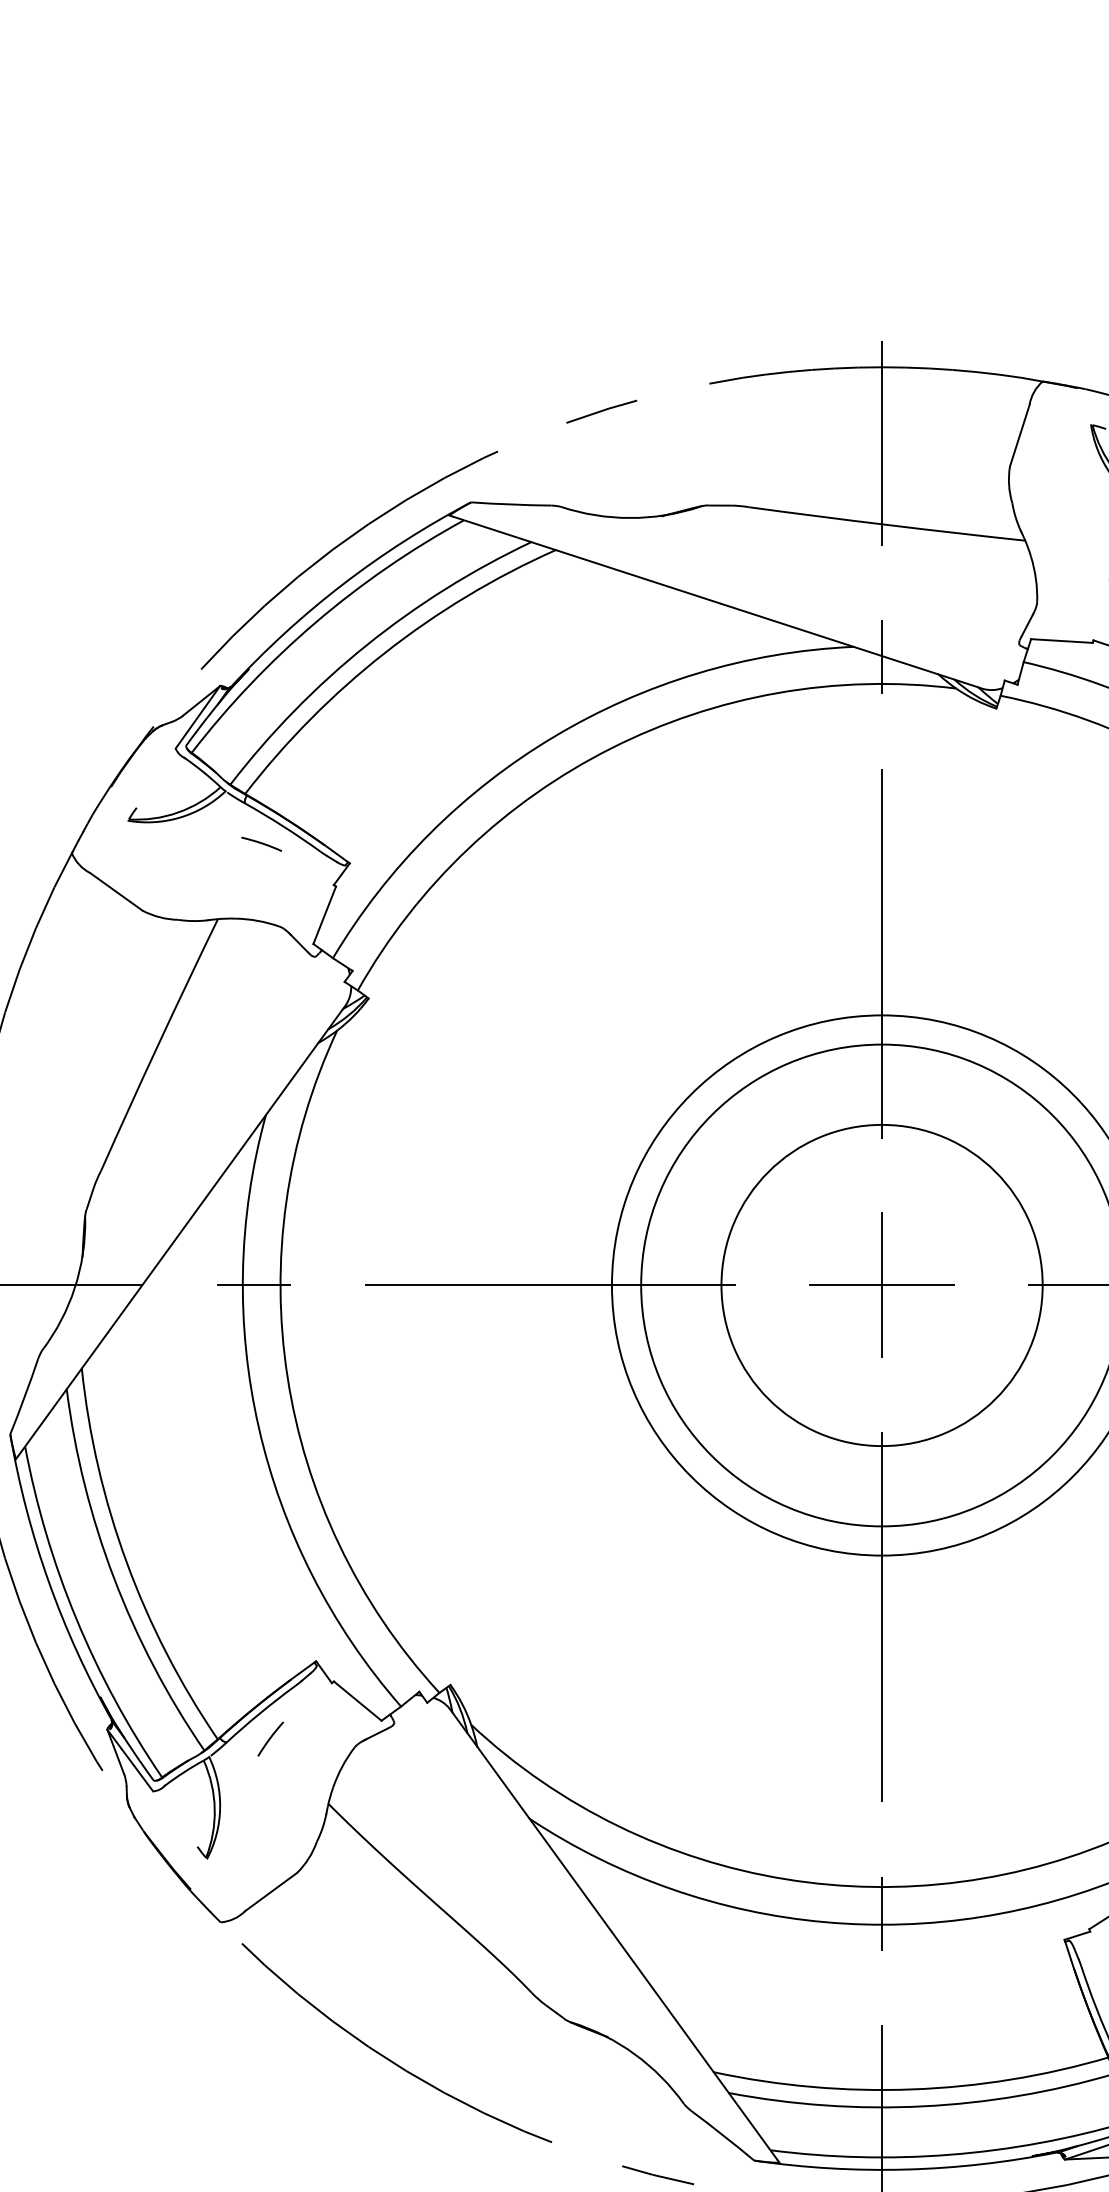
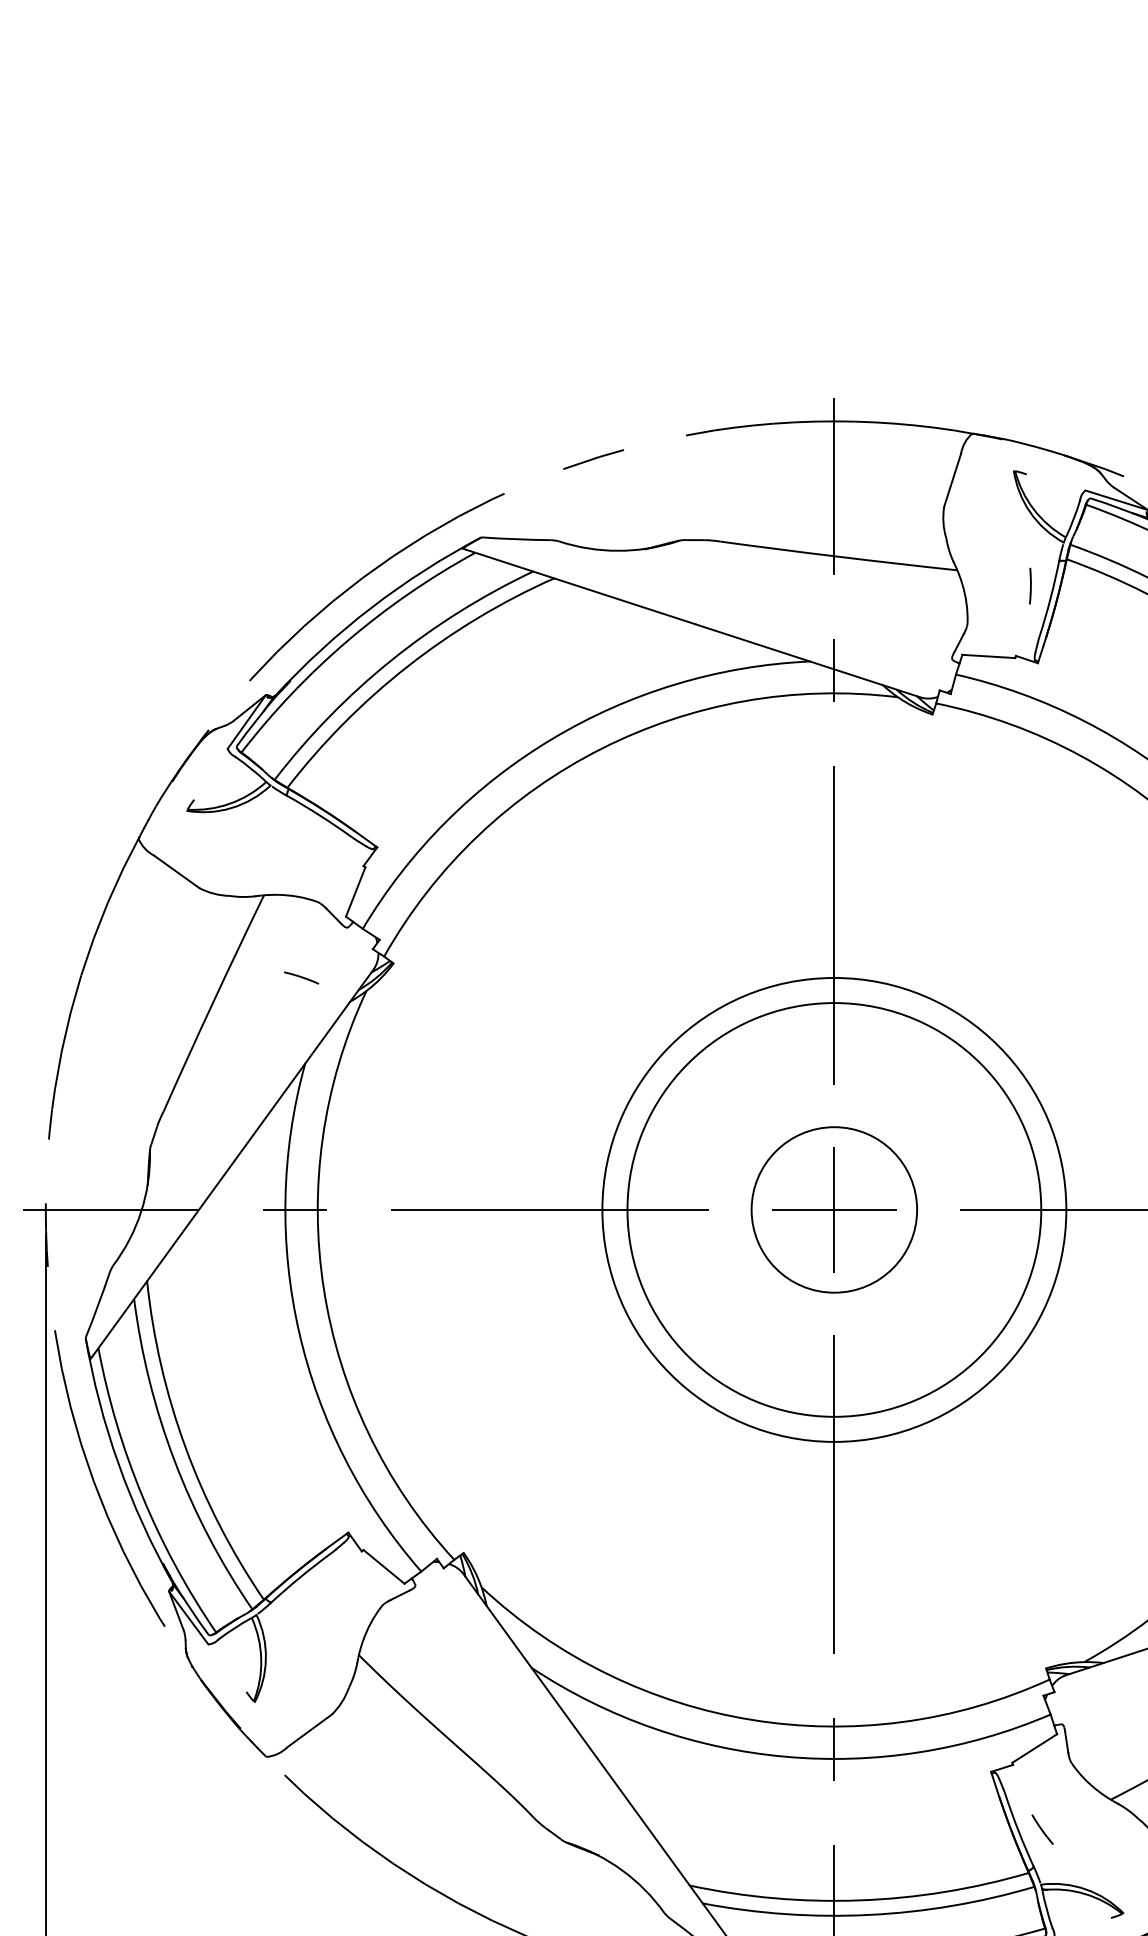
line: (261, 843) -> (301, 977), moved
circle: (882, 1284) -> (834, 1209), size x0.6
line: (270, 1739) -> (309, 1599), removed

